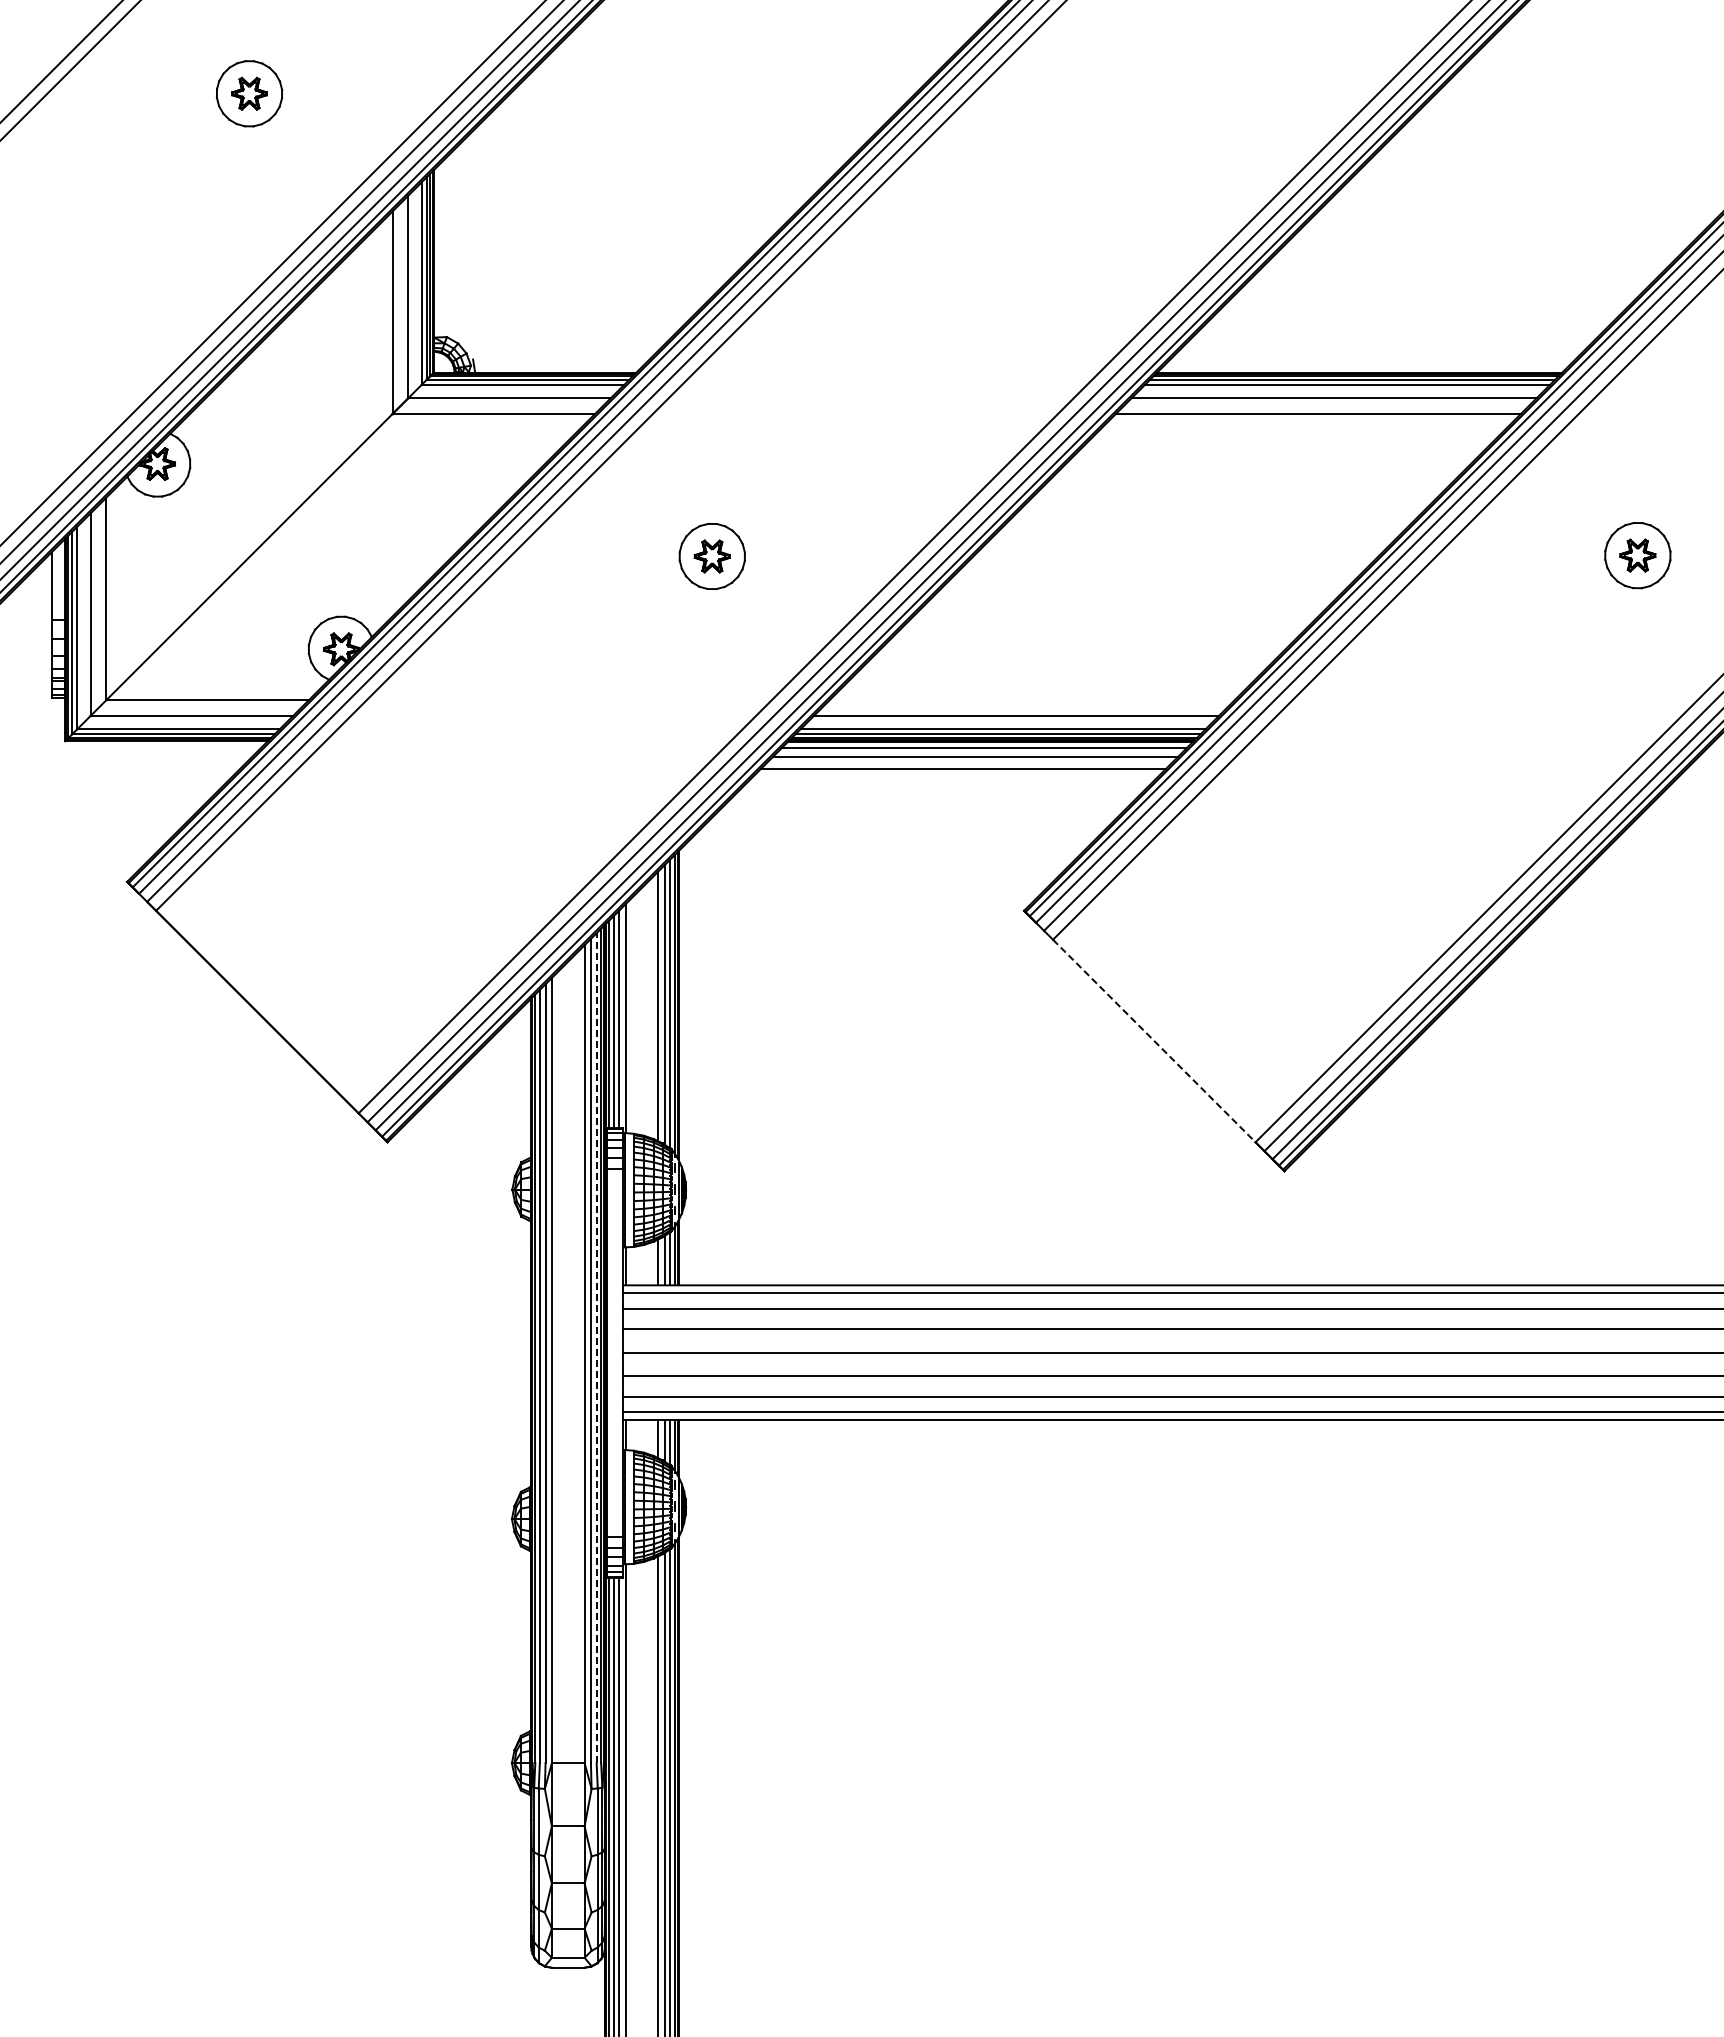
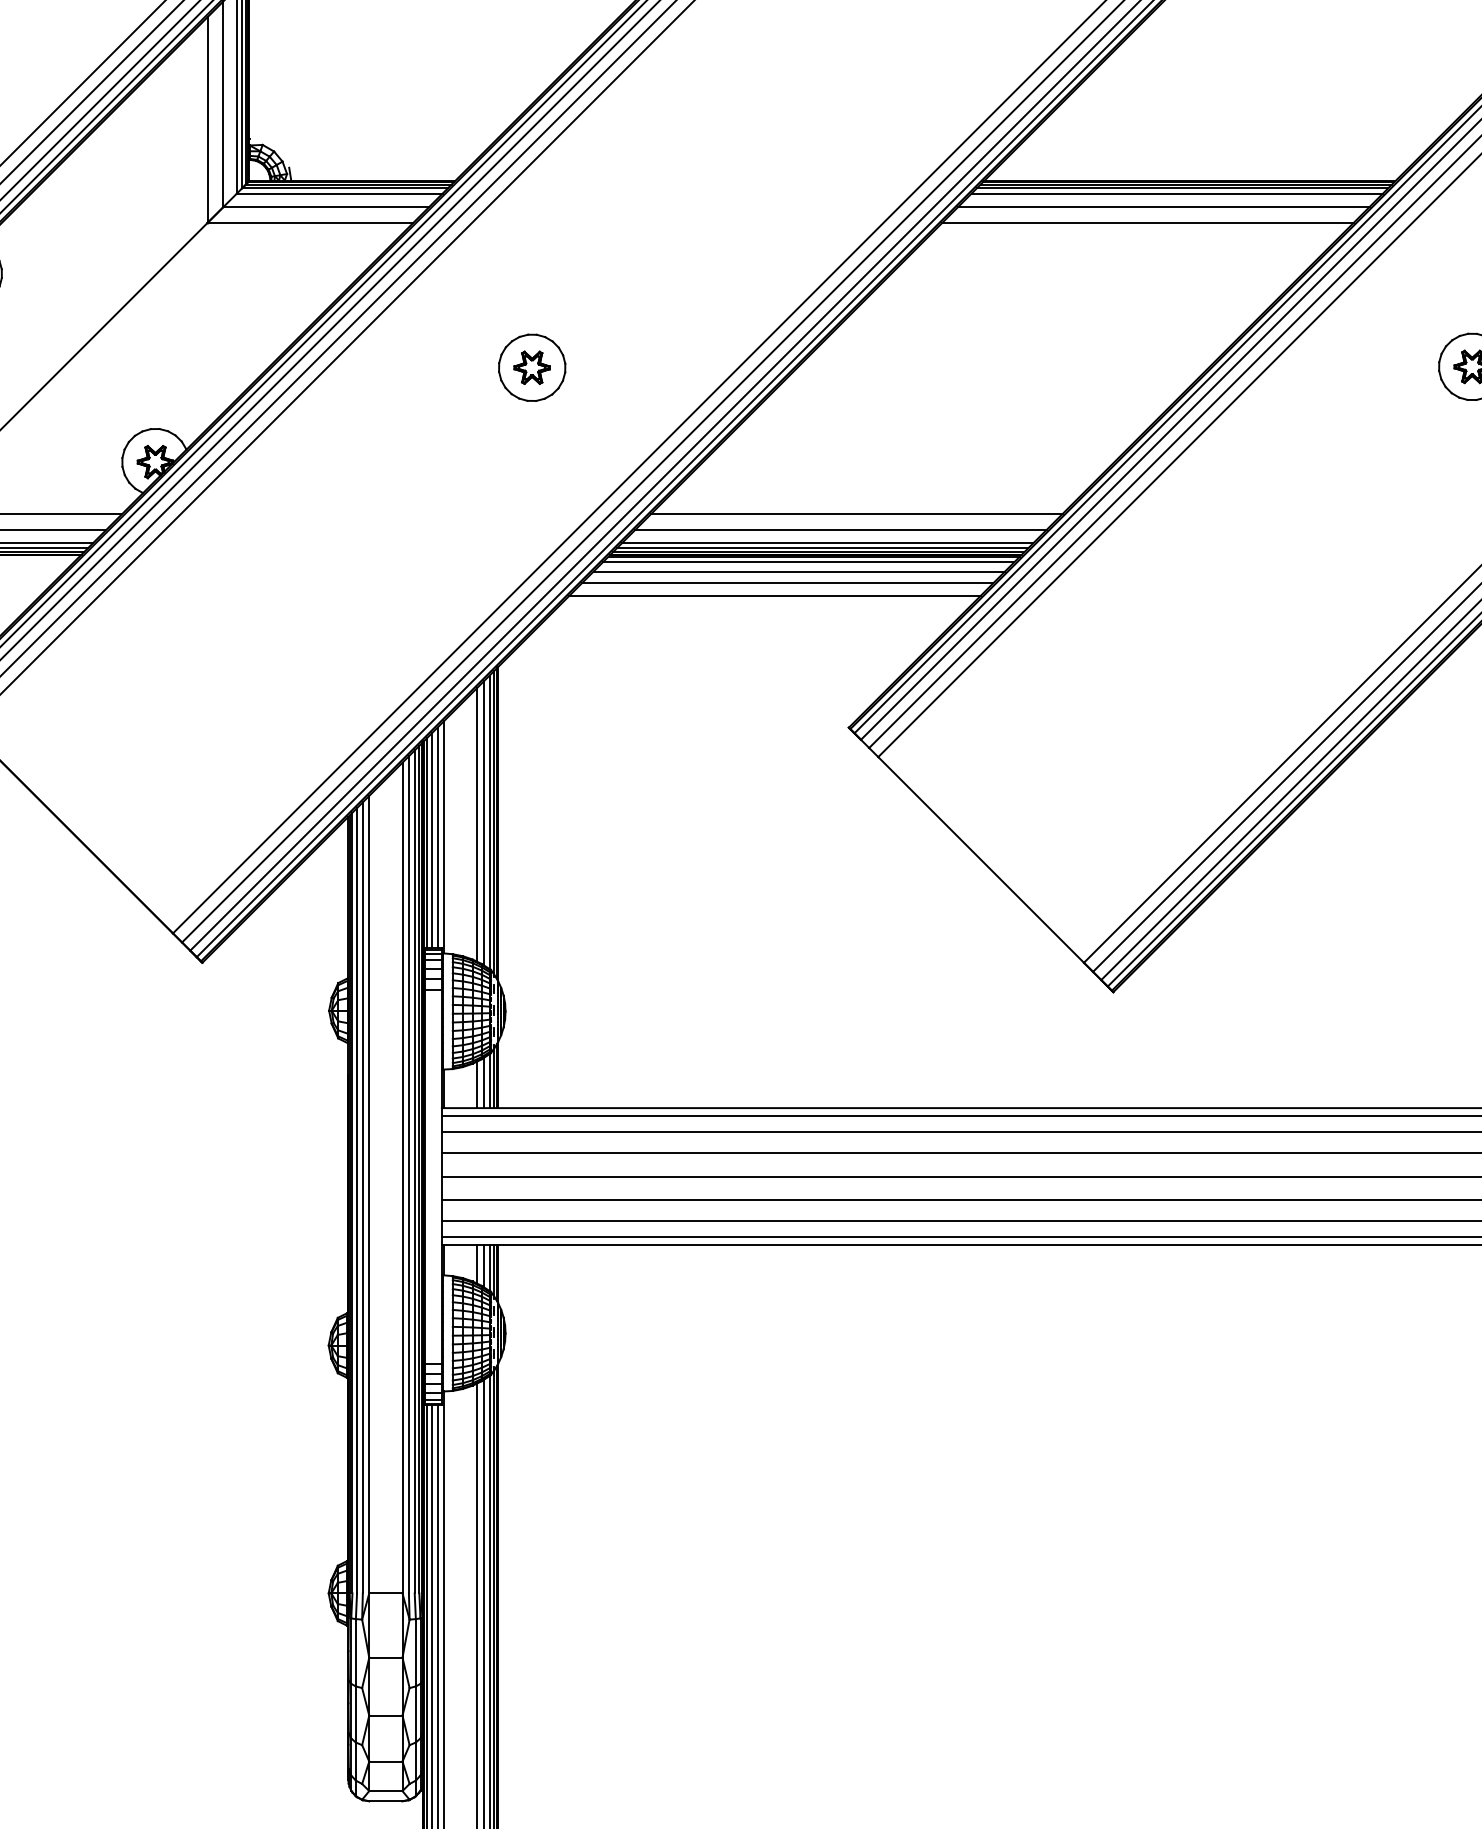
line: (1031, 700) -> (856, 514), added
line: (950, 781) -> (774, 596), added
line: (1154, 1041) -> (981, 860), dashed -> solid
line: (596, 1348) -> (414, 1172), dashed -> solid

